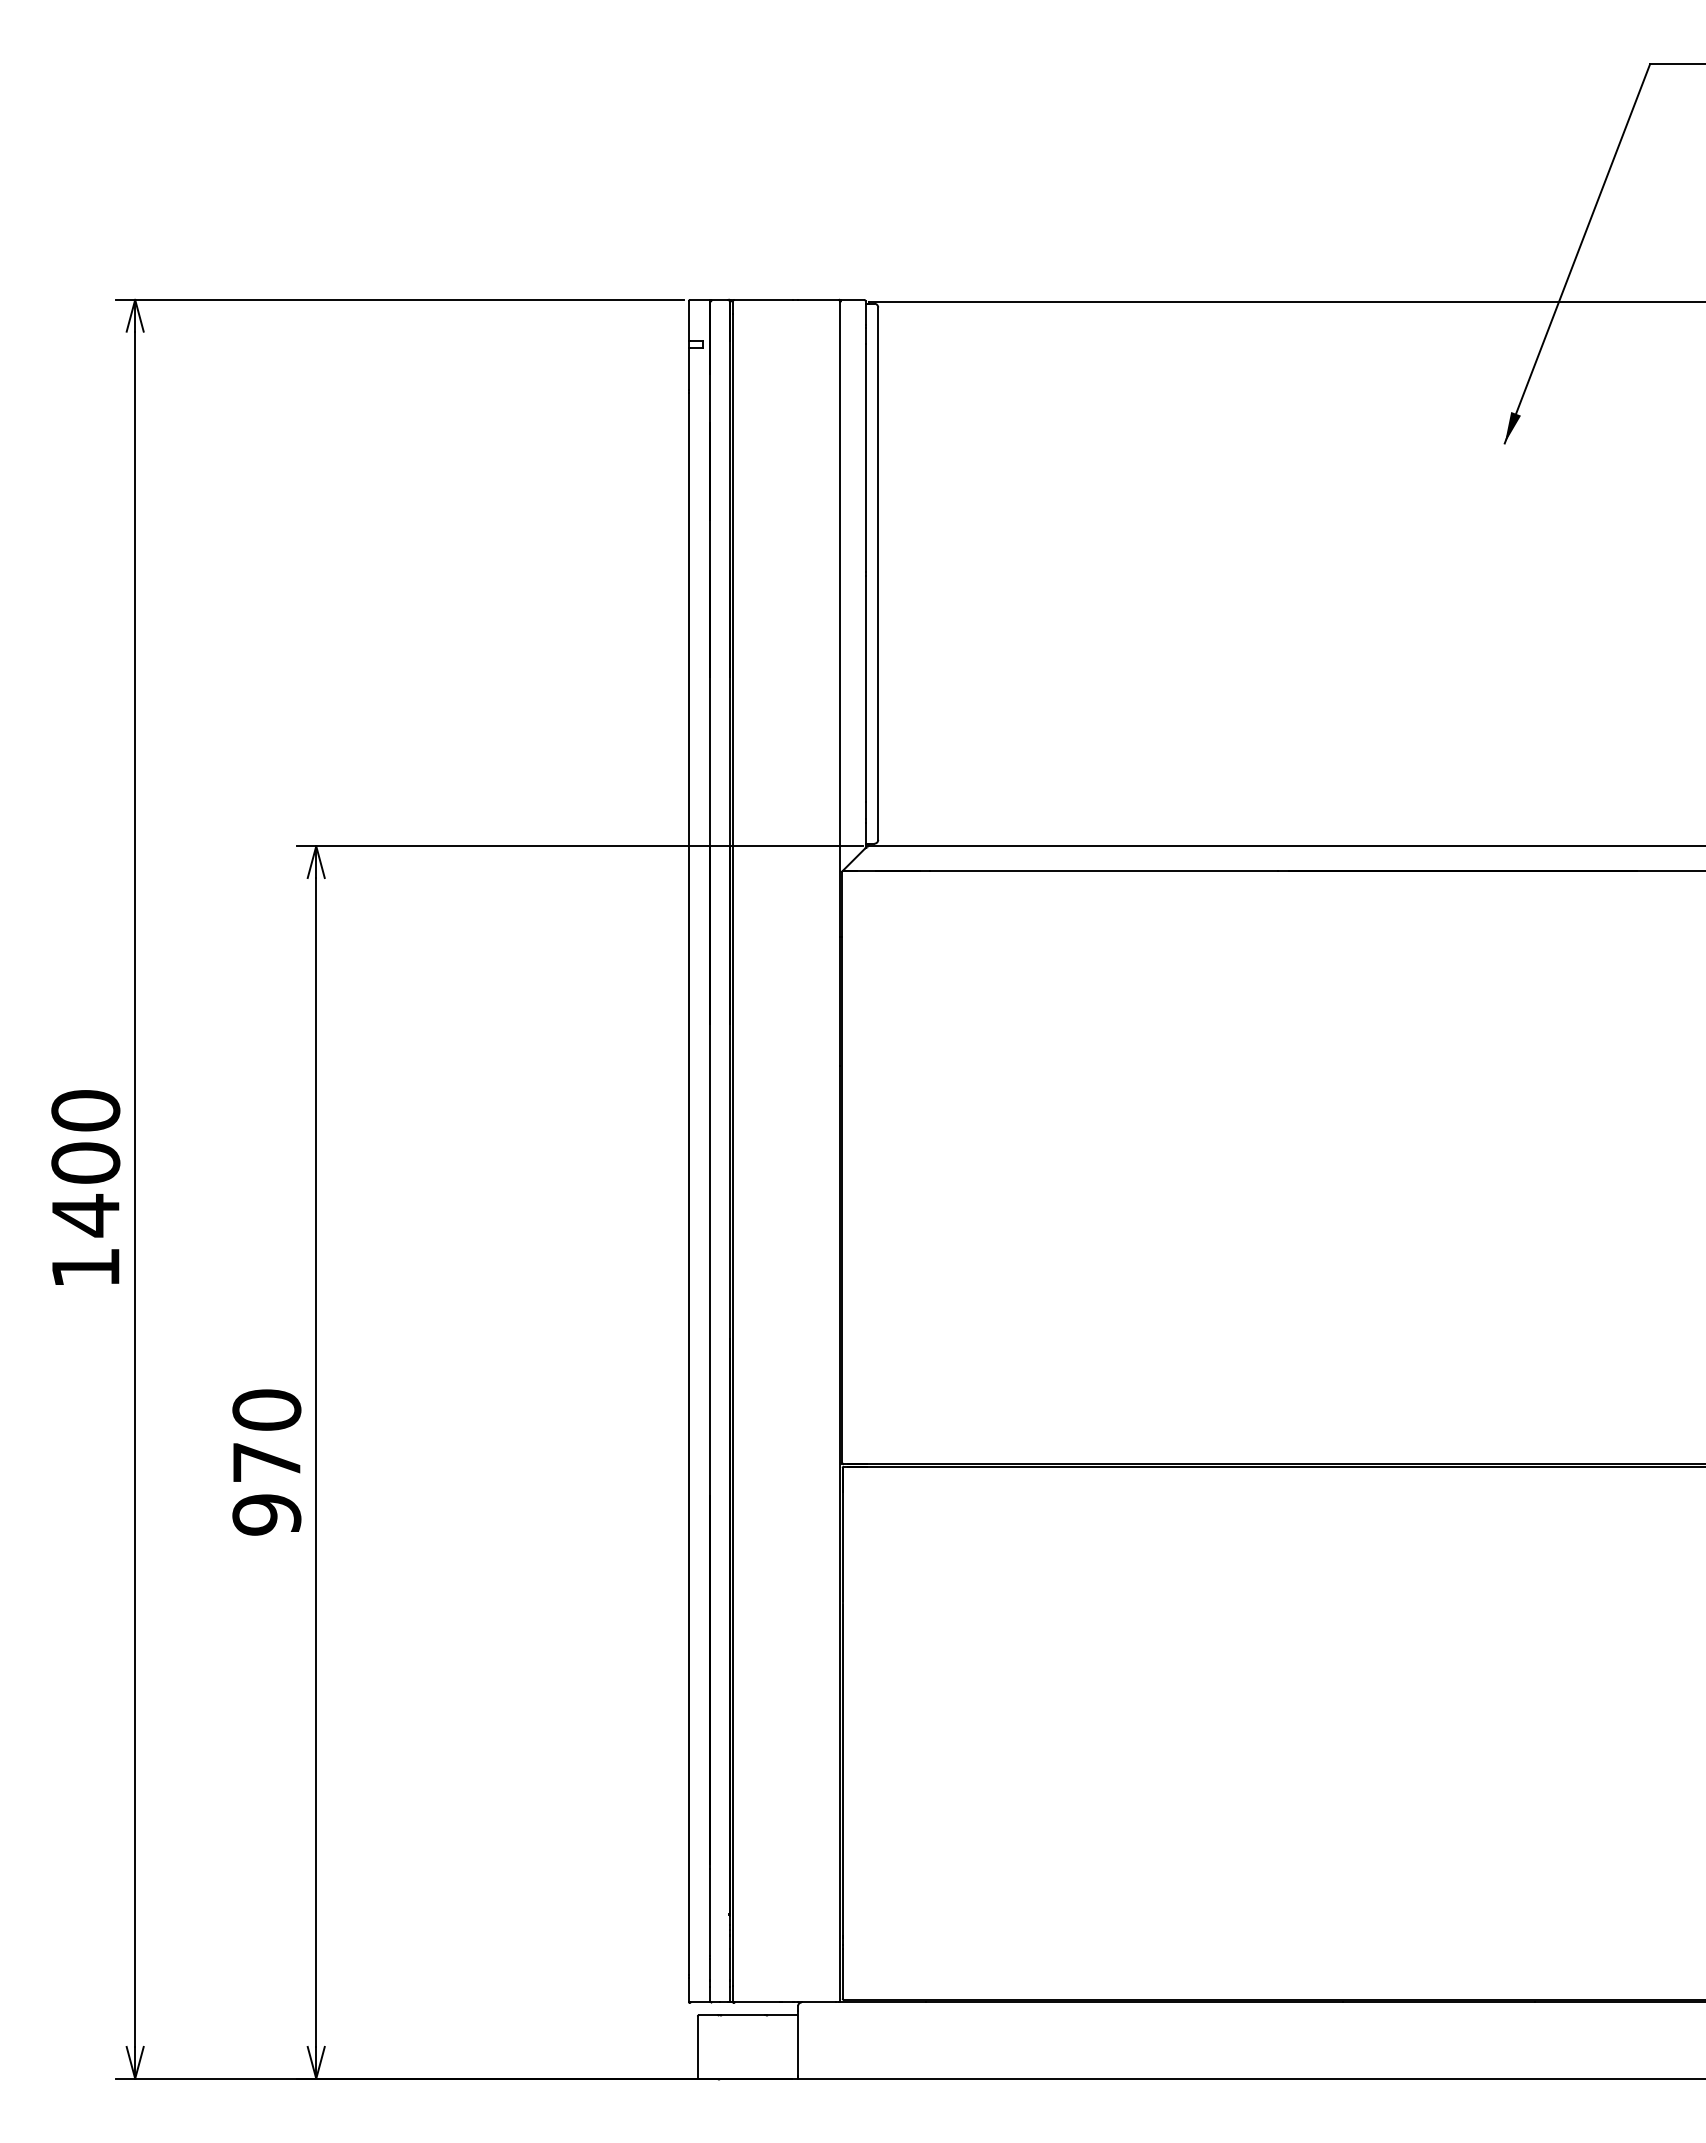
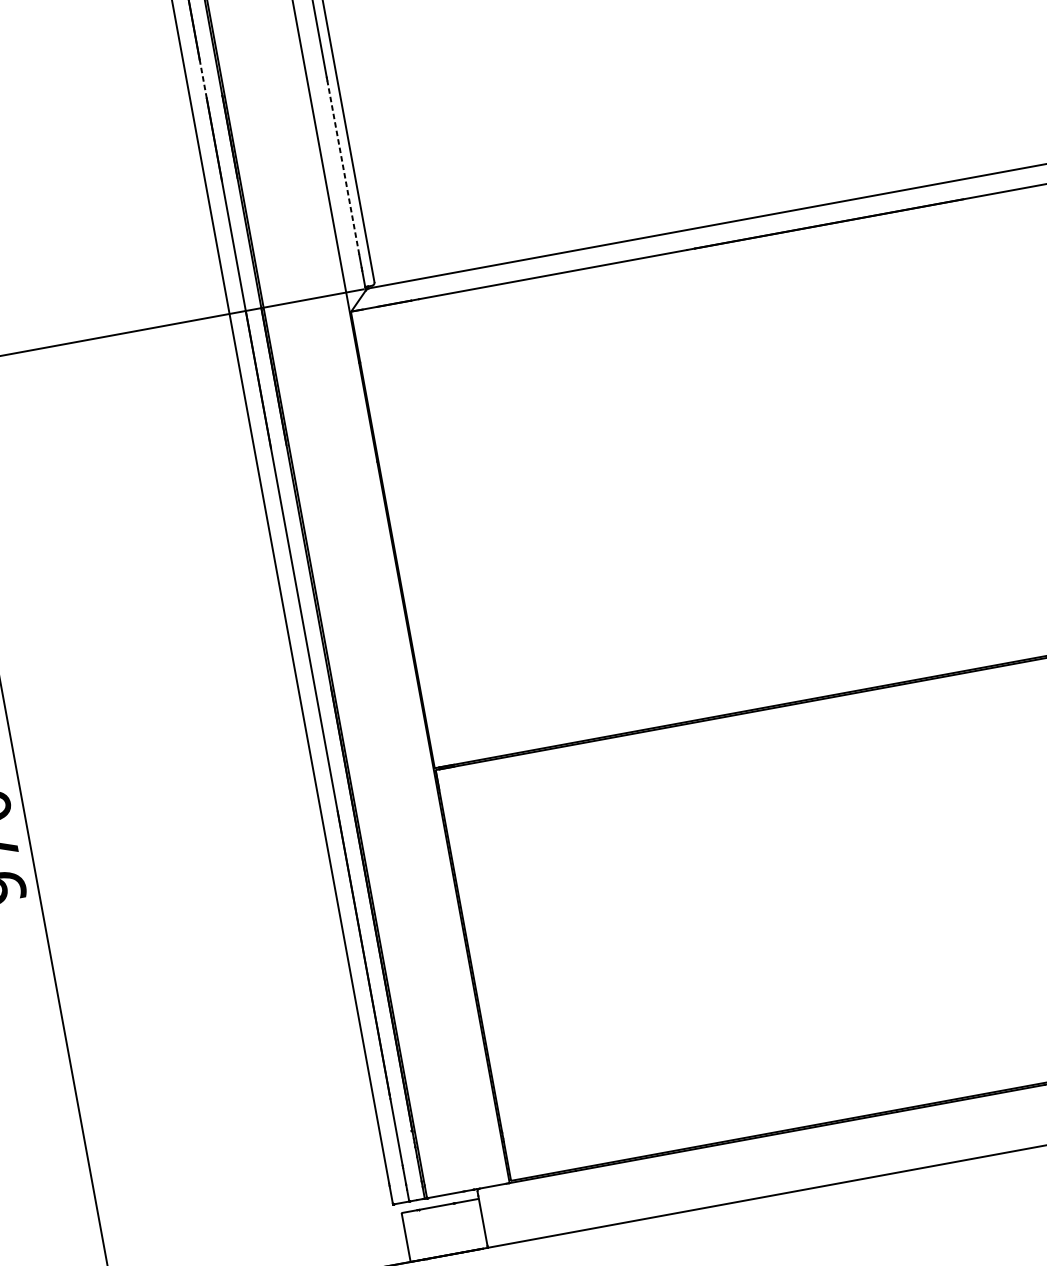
line: (710, 544) -> (203, 78), solid -> dashed
line: (865, 688) -> (343, 167), solid -> dashed

